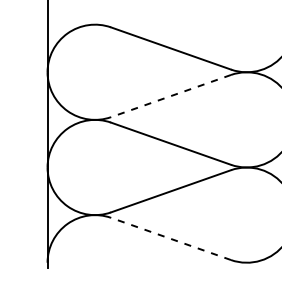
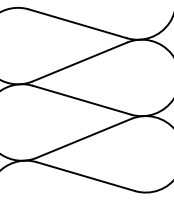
line: (171, 96) -> (80, 62), dashed -> solid
line: (171, 238) -> (86, 176), dashed -> solid

